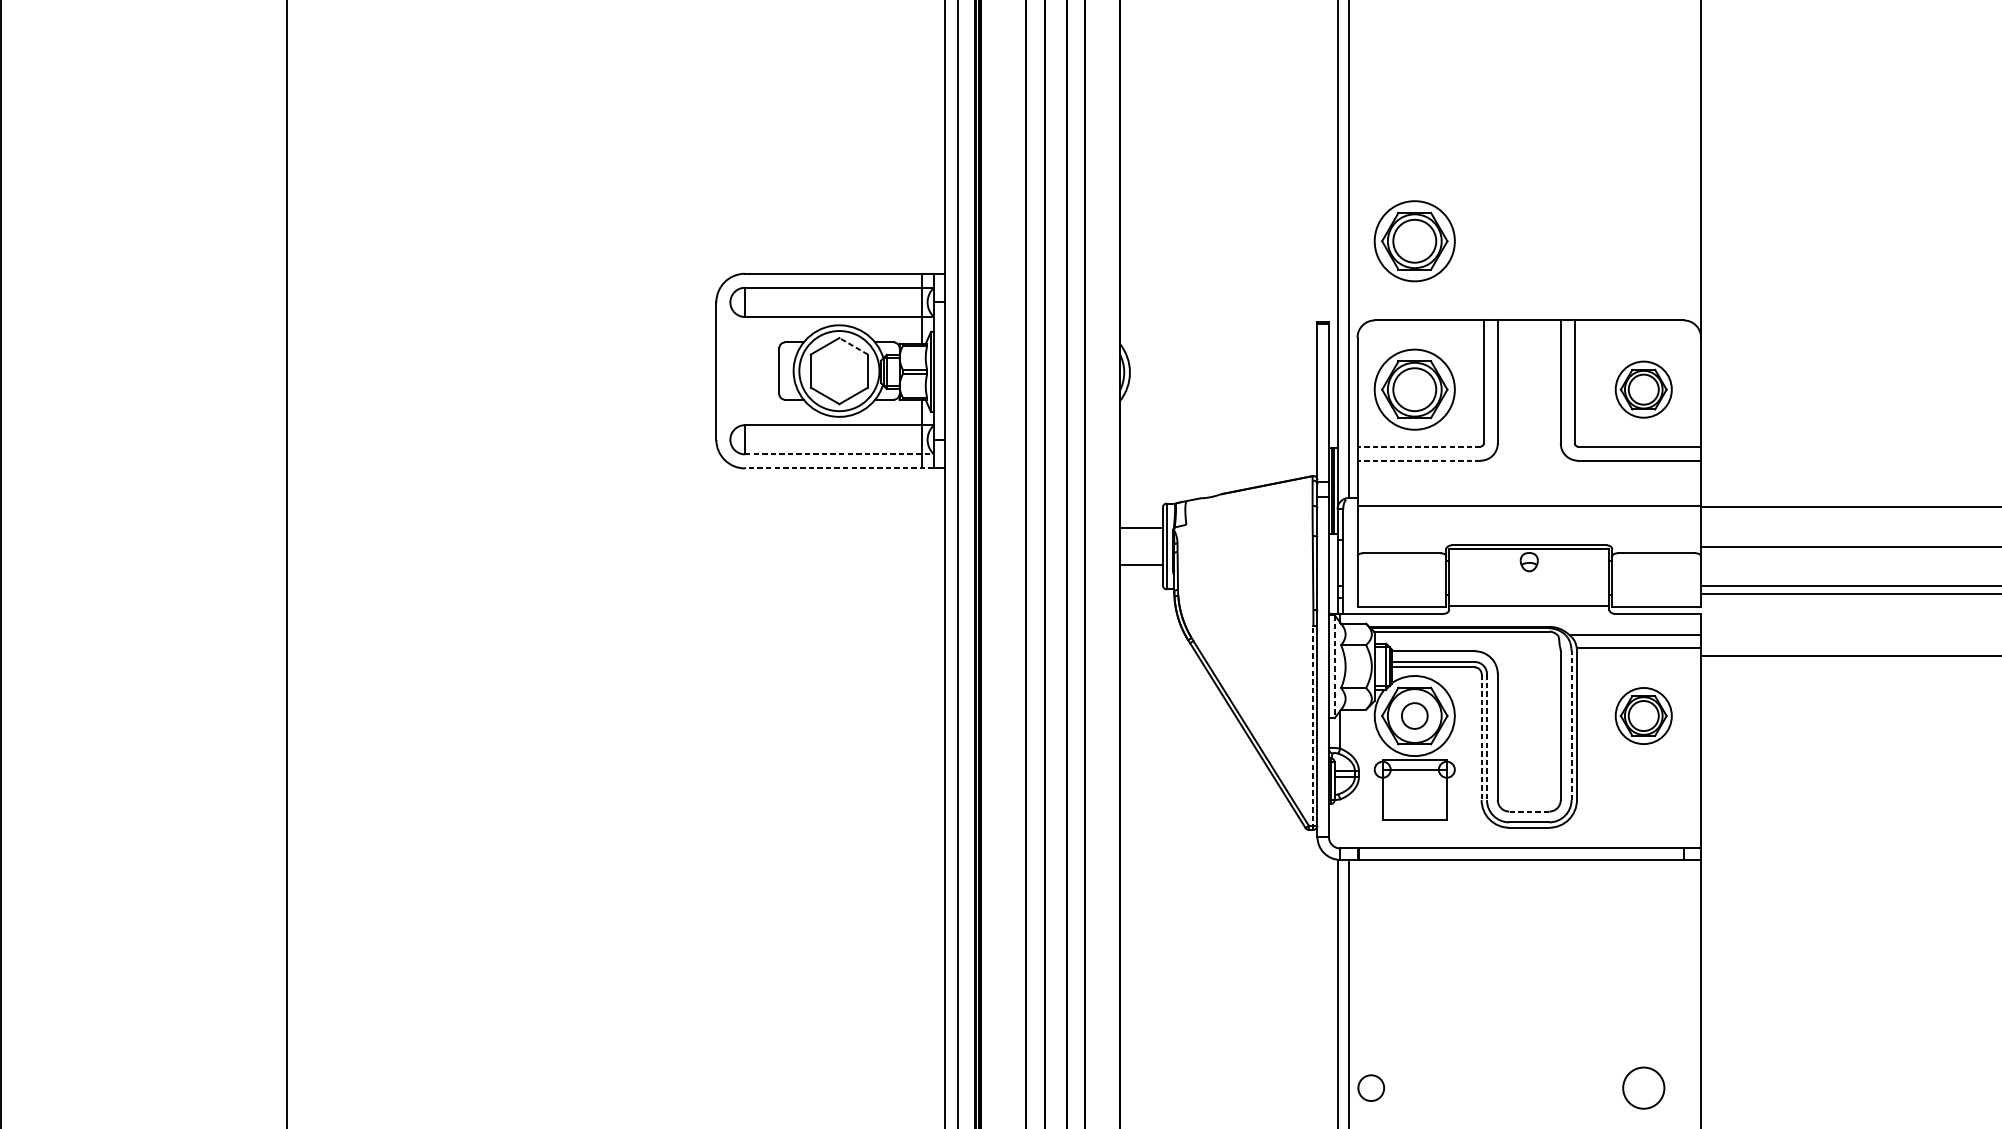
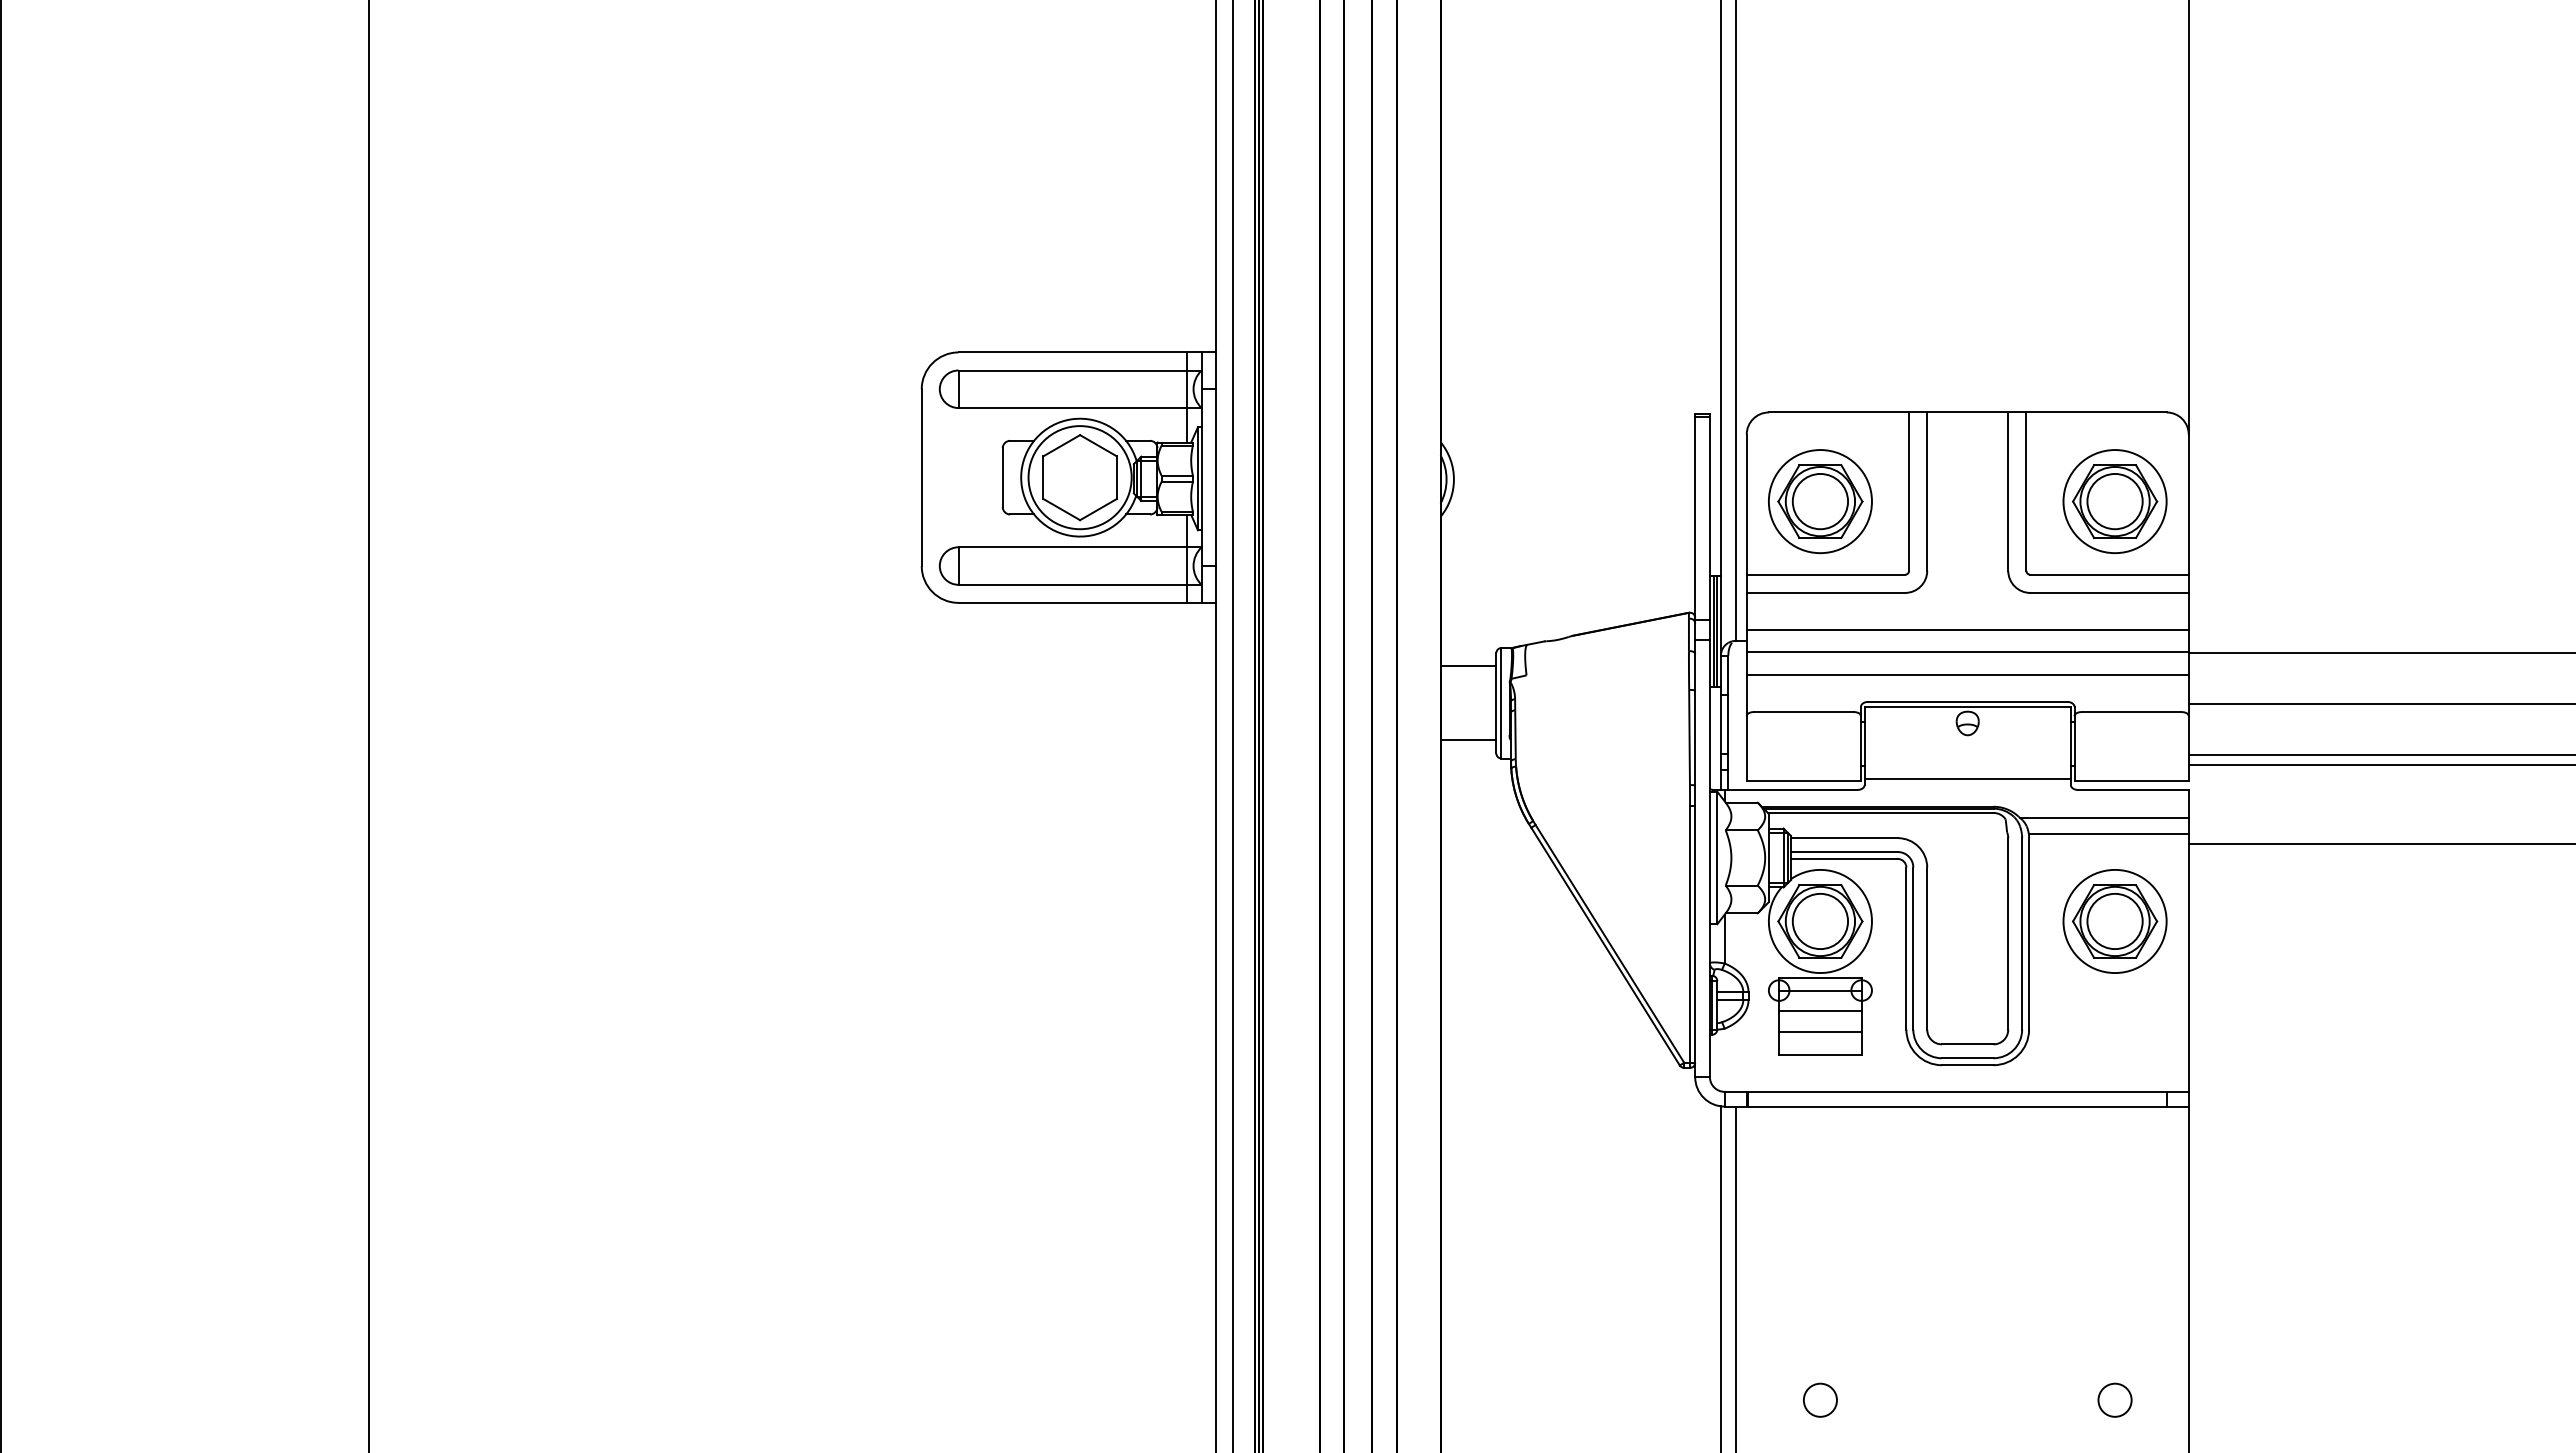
part: (1414, 241) -> (1820, 310), removed
line: (853, 346) -> (1098, 445), dashed -> solid
part: (1643, 389) -> (2114, 501), size x1.43
line: (1418, 446) -> (1825, 574), dashed -> solid
line: (839, 454) -> (1080, 584), dashed -> solid
line: (1418, 460) -> (1825, 592), dashed -> solid
line: (839, 468) -> (1080, 602), dashed -> solid
line: (1529, 489) -> (1967, 629), added
line: (1529, 524) -> (1967, 674), added
line: (1141, 527) -> (1468, 740), moved
line: (1141, 565) -> (1468, 666), moved
line: (1334, 667) -> (1717, 858), dashed -> solid
circle: (1414, 716) -> (1820, 921), size x1.67
part: (1643, 716) -> (2114, 921), size x1.43
line: (1571, 725) -> (2022, 933), dashed -> solid
line: (1313, 727) -> (1690, 936), dashed -> solid
line: (1481, 737) -> (1906, 949), dashed -> solid
line: (1487, 737) -> (1913, 949), dashed -> solid
line: (1414, 786) -> (1820, 1011), added
line: (1414, 801) -> (1820, 1031), added
line: (1529, 811) -> (1967, 1044), dashed -> solid
circle: (1371, 1087) -> (1820, 1399), moved
circle: (1643, 1087) -> (2114, 1399), size x0.62

